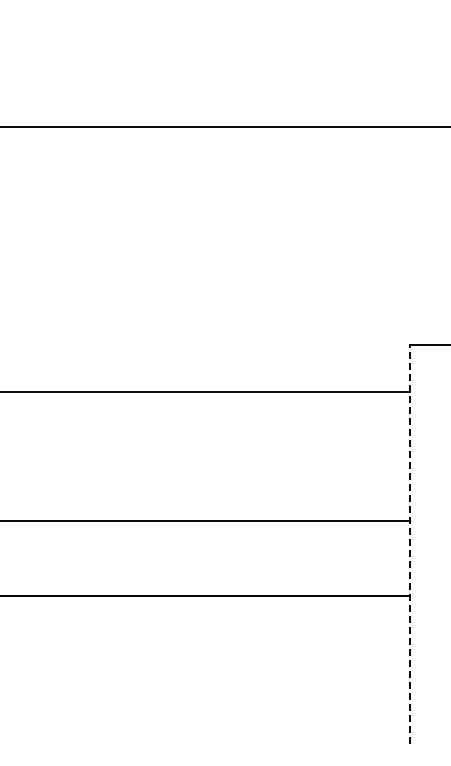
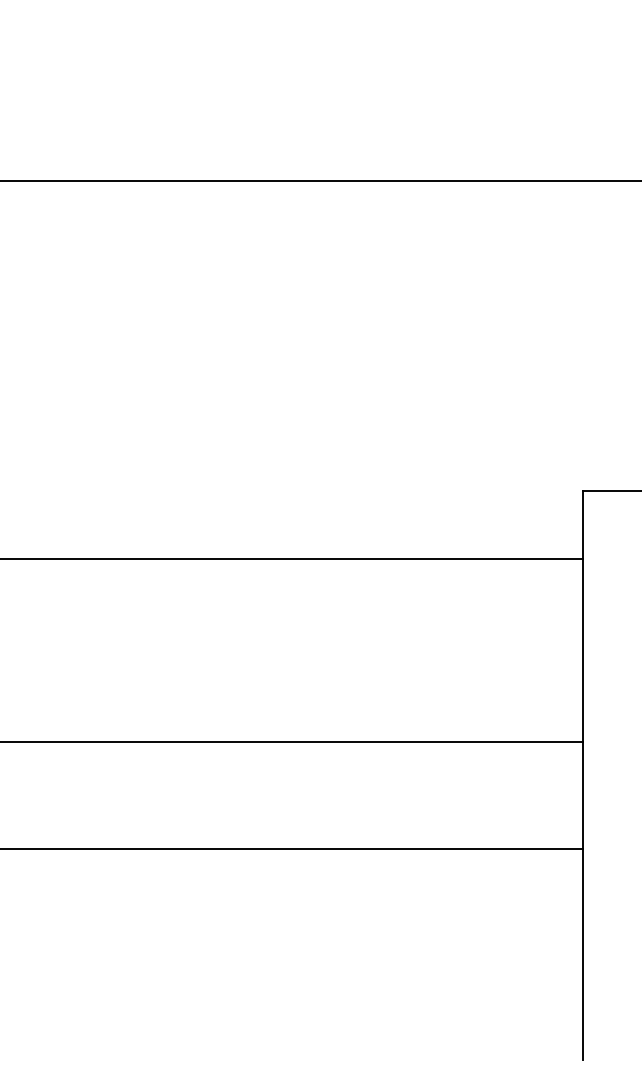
line: (409, 544) -> (583, 775), dashed -> solid

